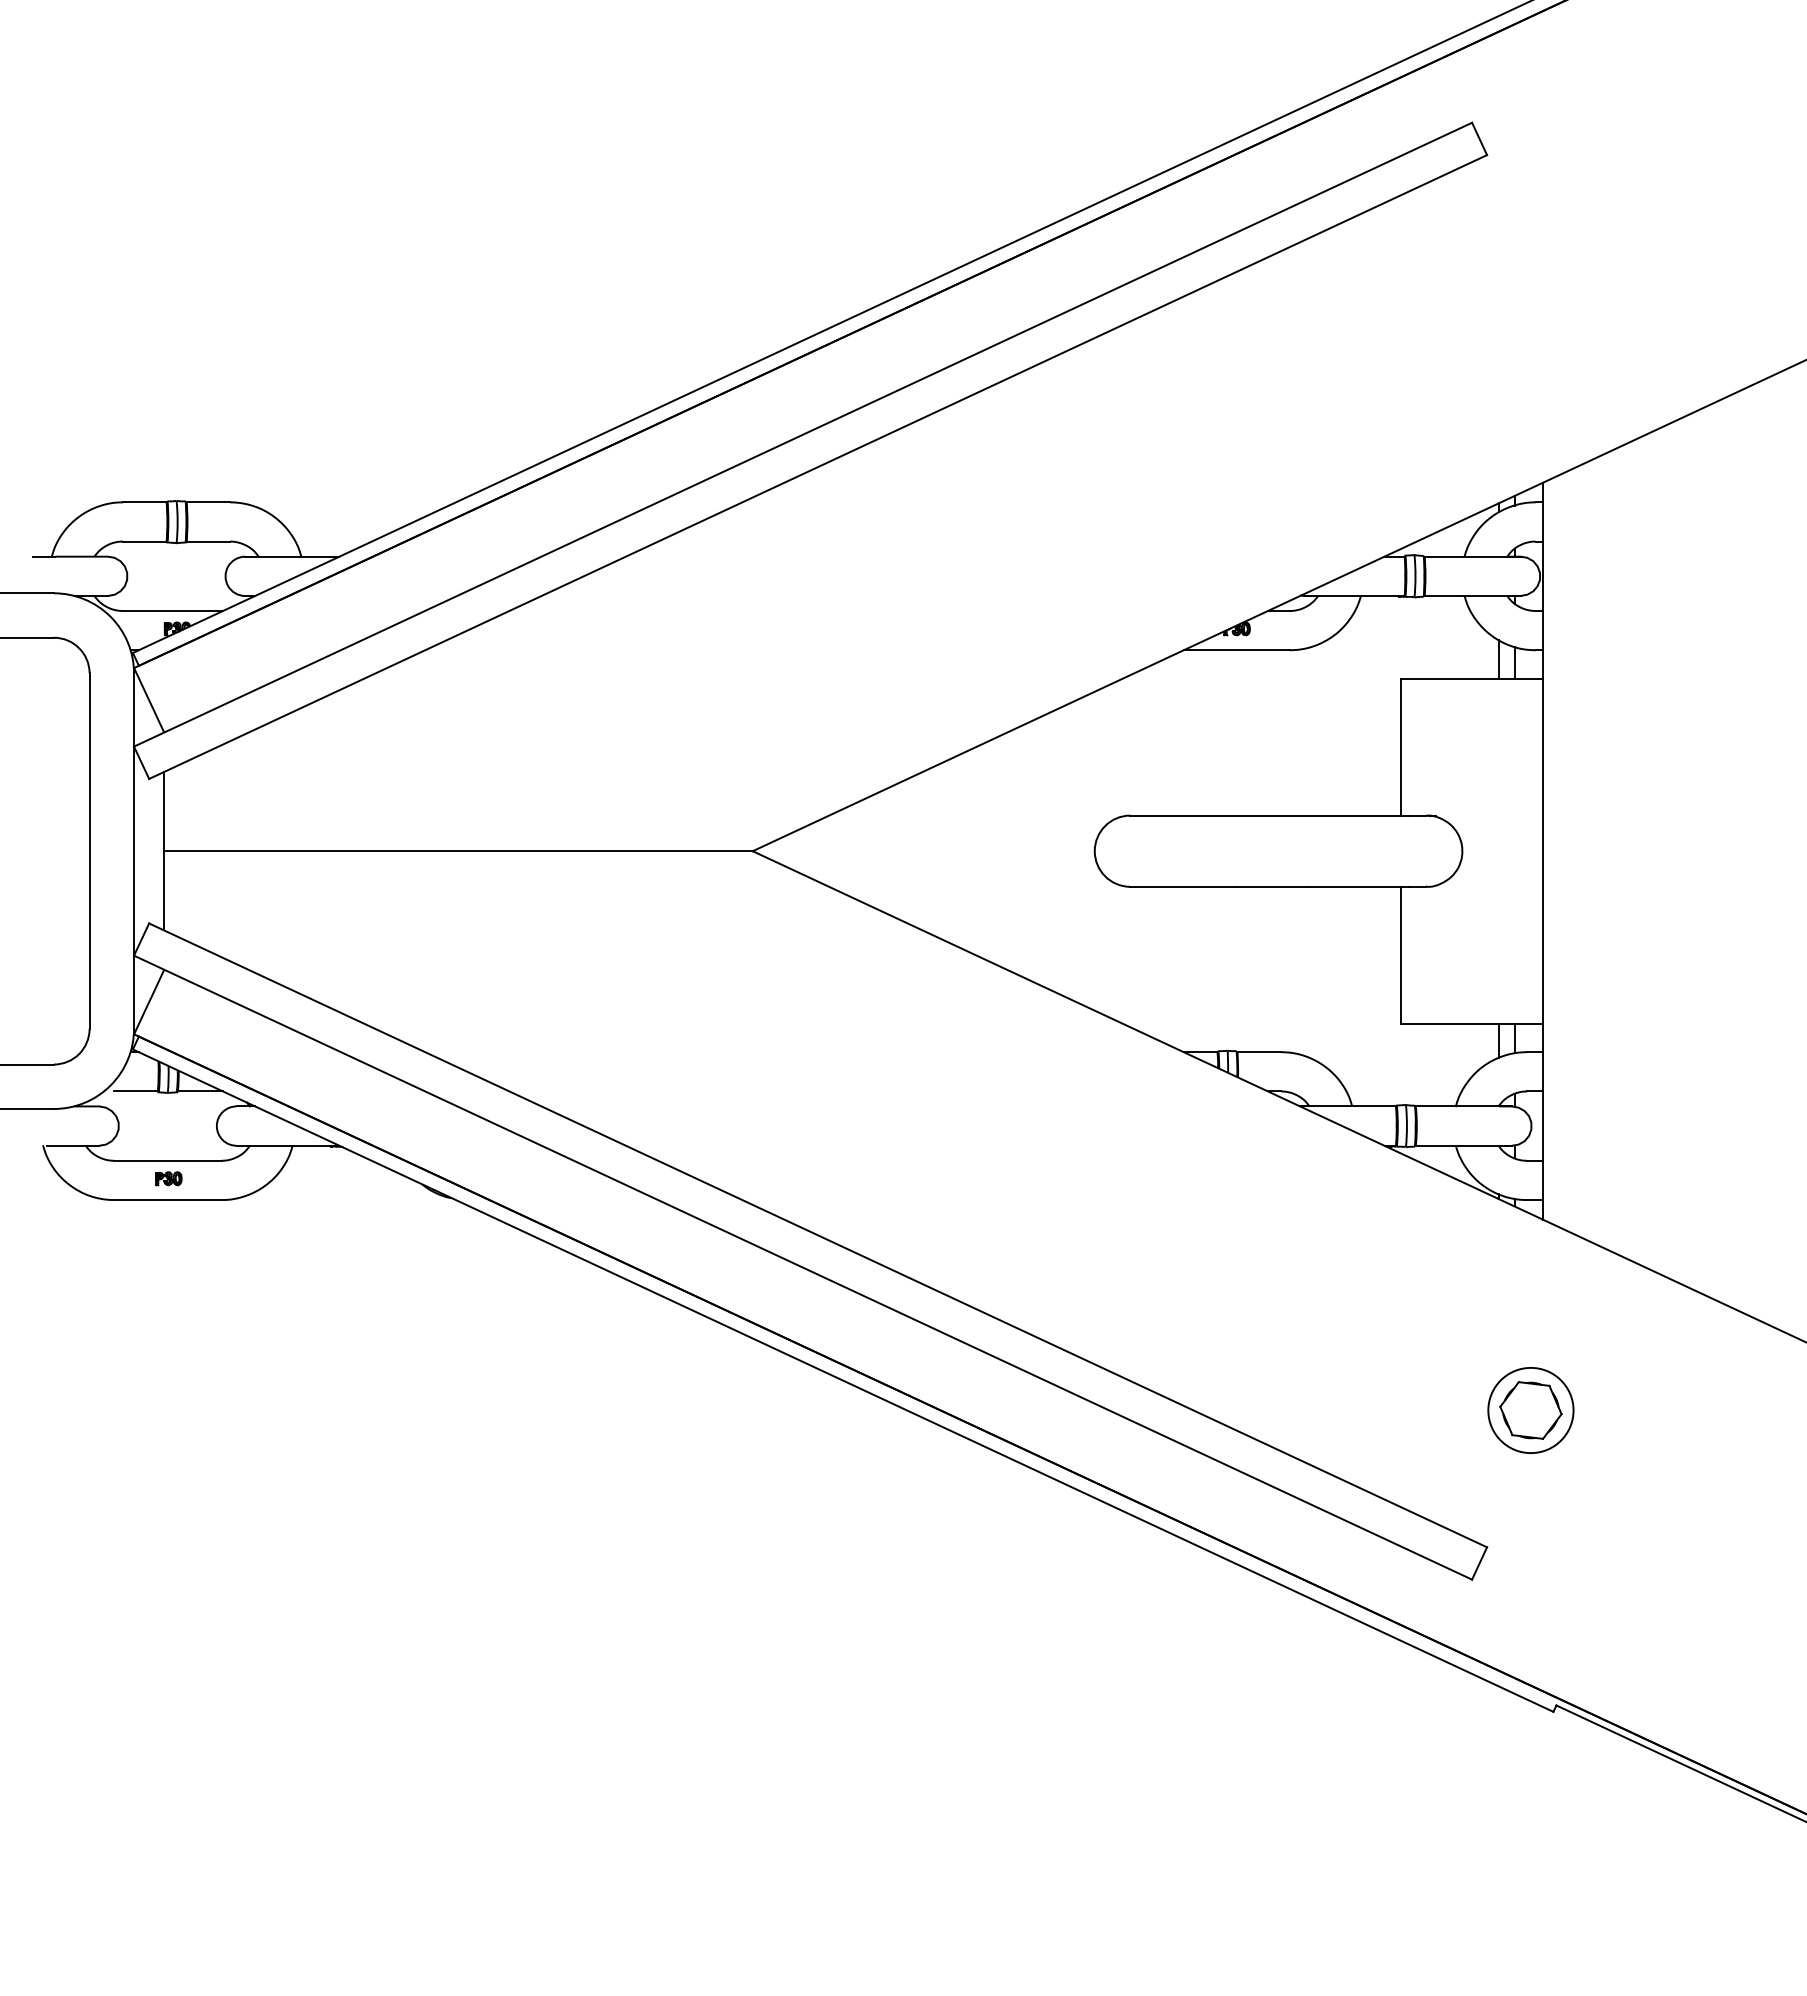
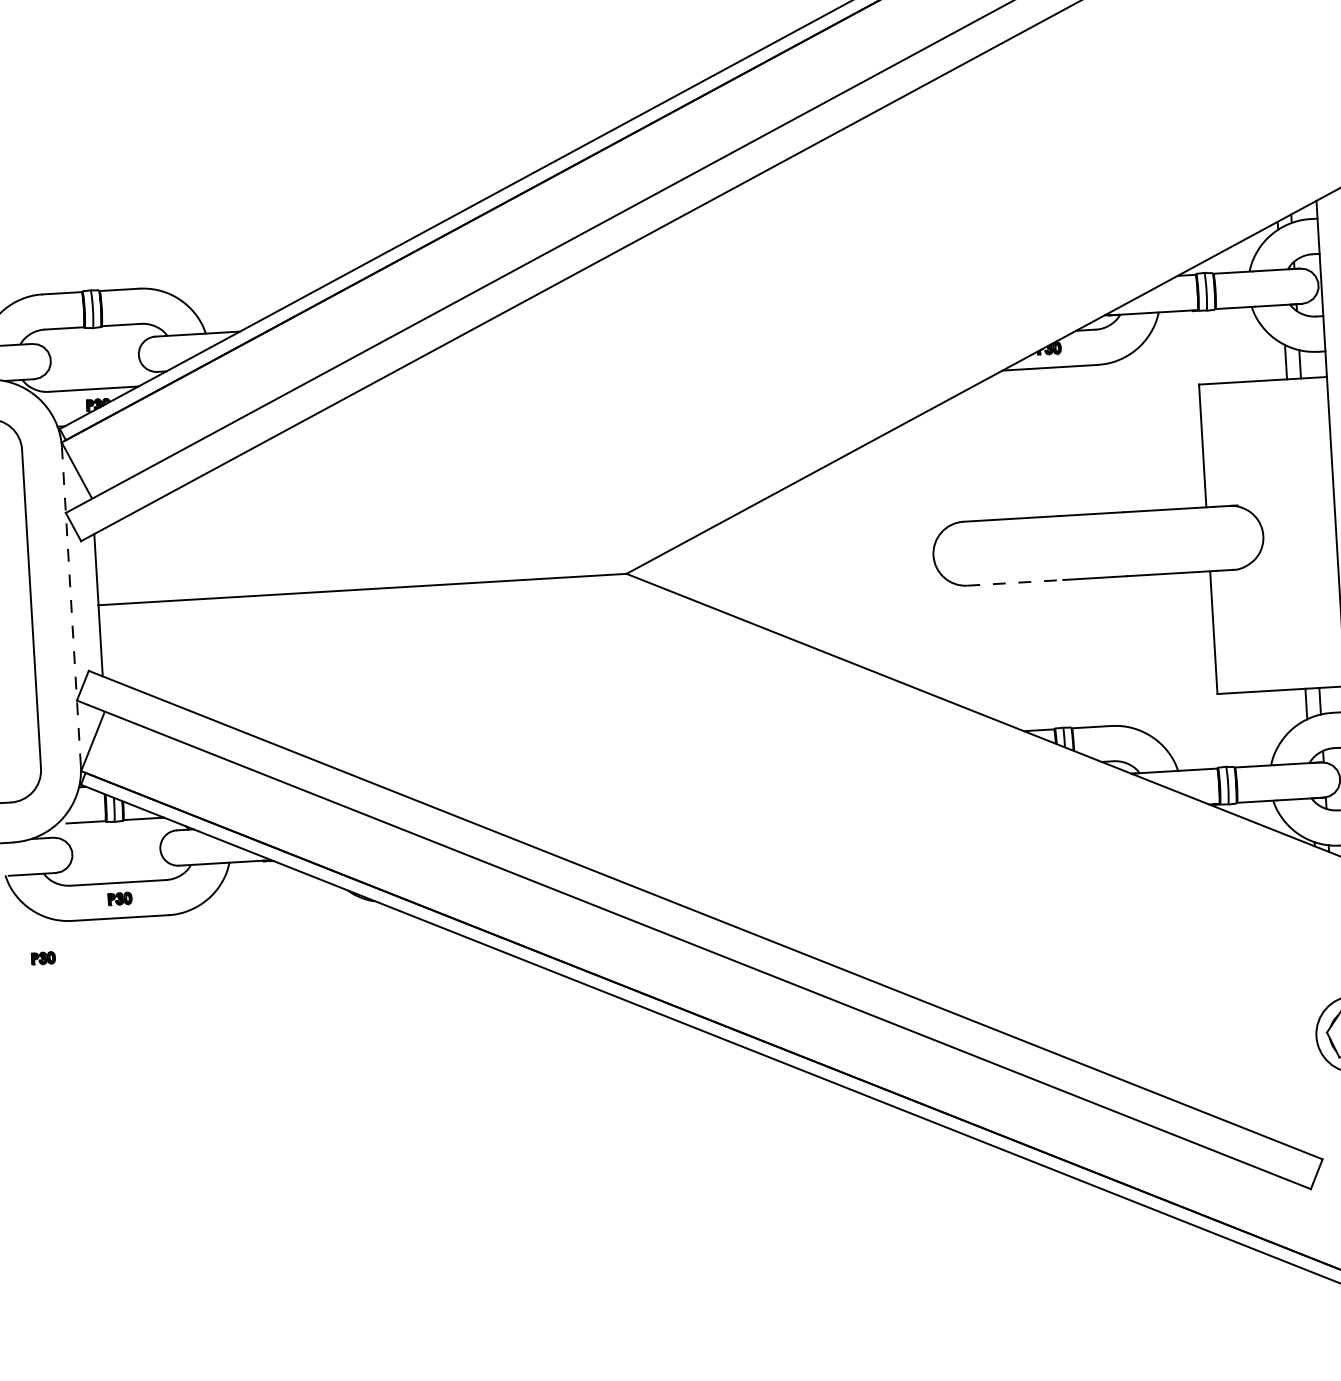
line: (134, 851) -> (71, 607), solid -> dashed
line: (1184, 886) -> (1015, 582), solid -> dashed
part: (79, 1239) -> (43, 958), added

